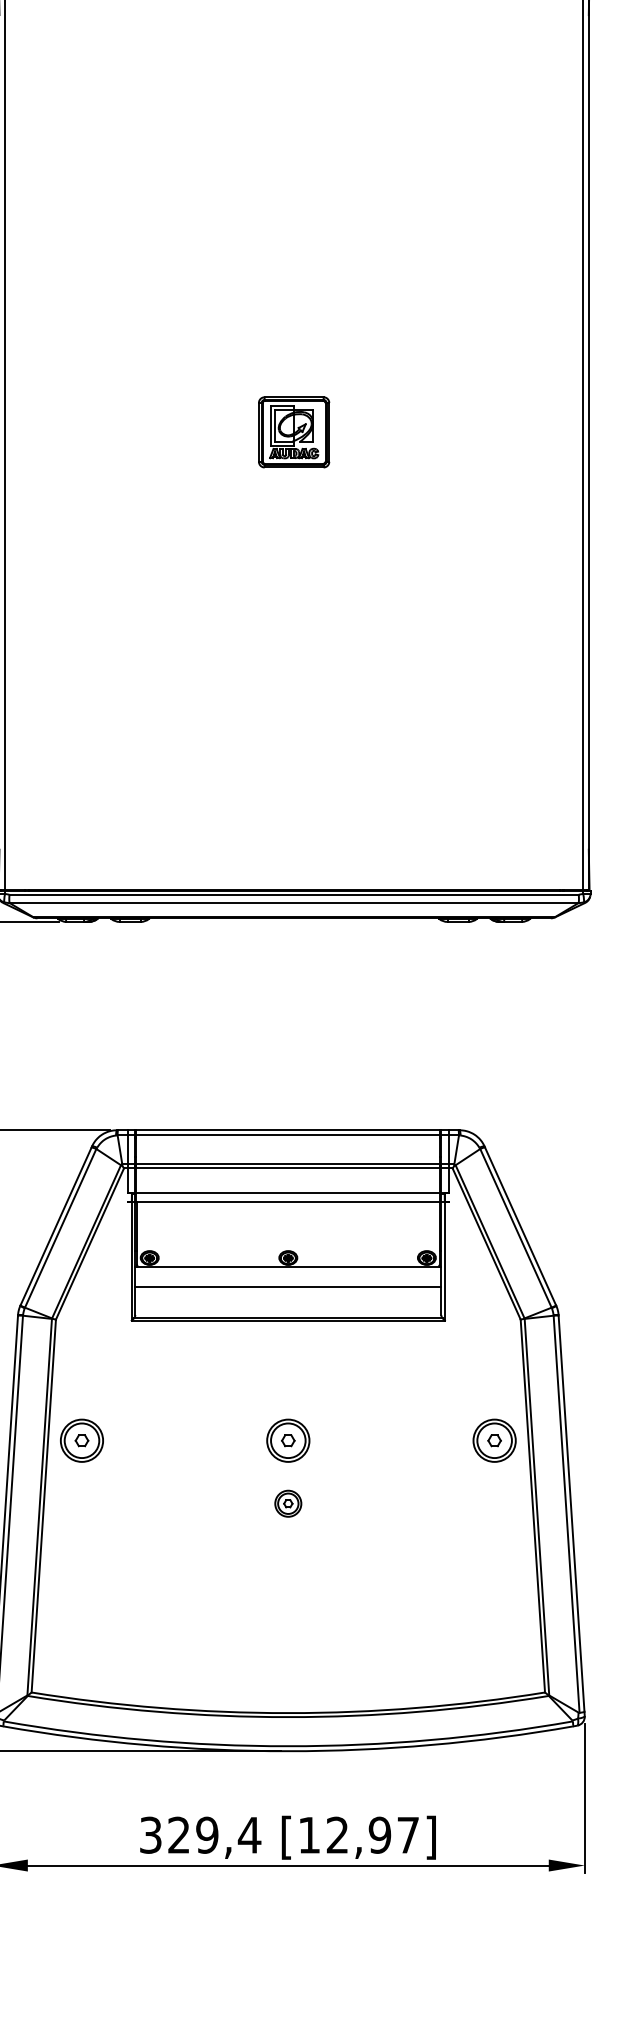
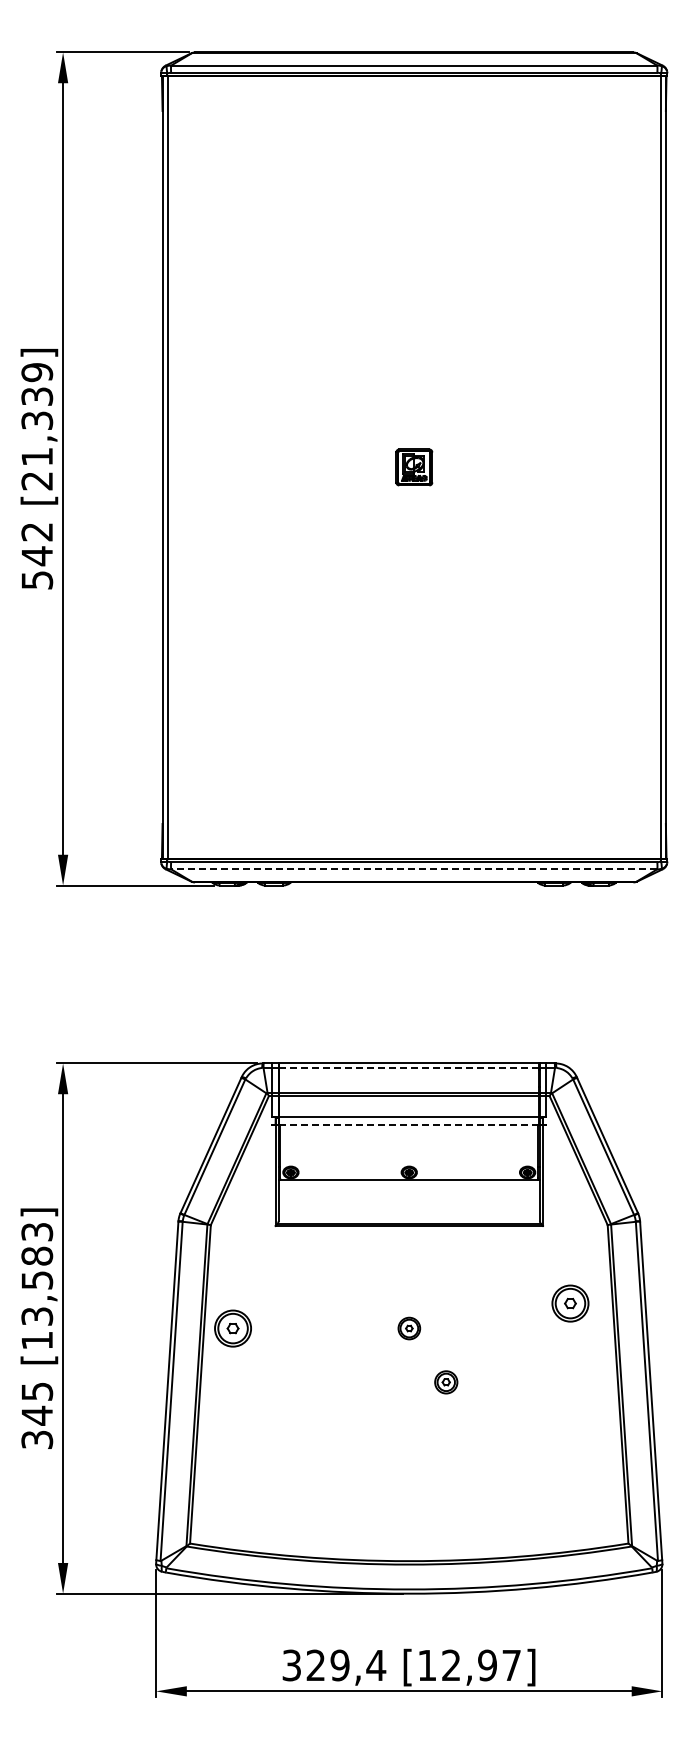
part: (294, 432) -> (414, 467), size x0.6
line: (294, 903) -> (414, 869), solid -> dashed
line: (288, 1135) -> (409, 1067), solid -> dashed
line: (288, 1201) -> (409, 1124), solid -> dashed
line: (287, 1287) -> (408, 1197), removed
part: (288, 1440) -> (409, 1328), size x0.6
part: (494, 1440) -> (570, 1303), moved
part: (288, 1503) -> (446, 1382), moved

